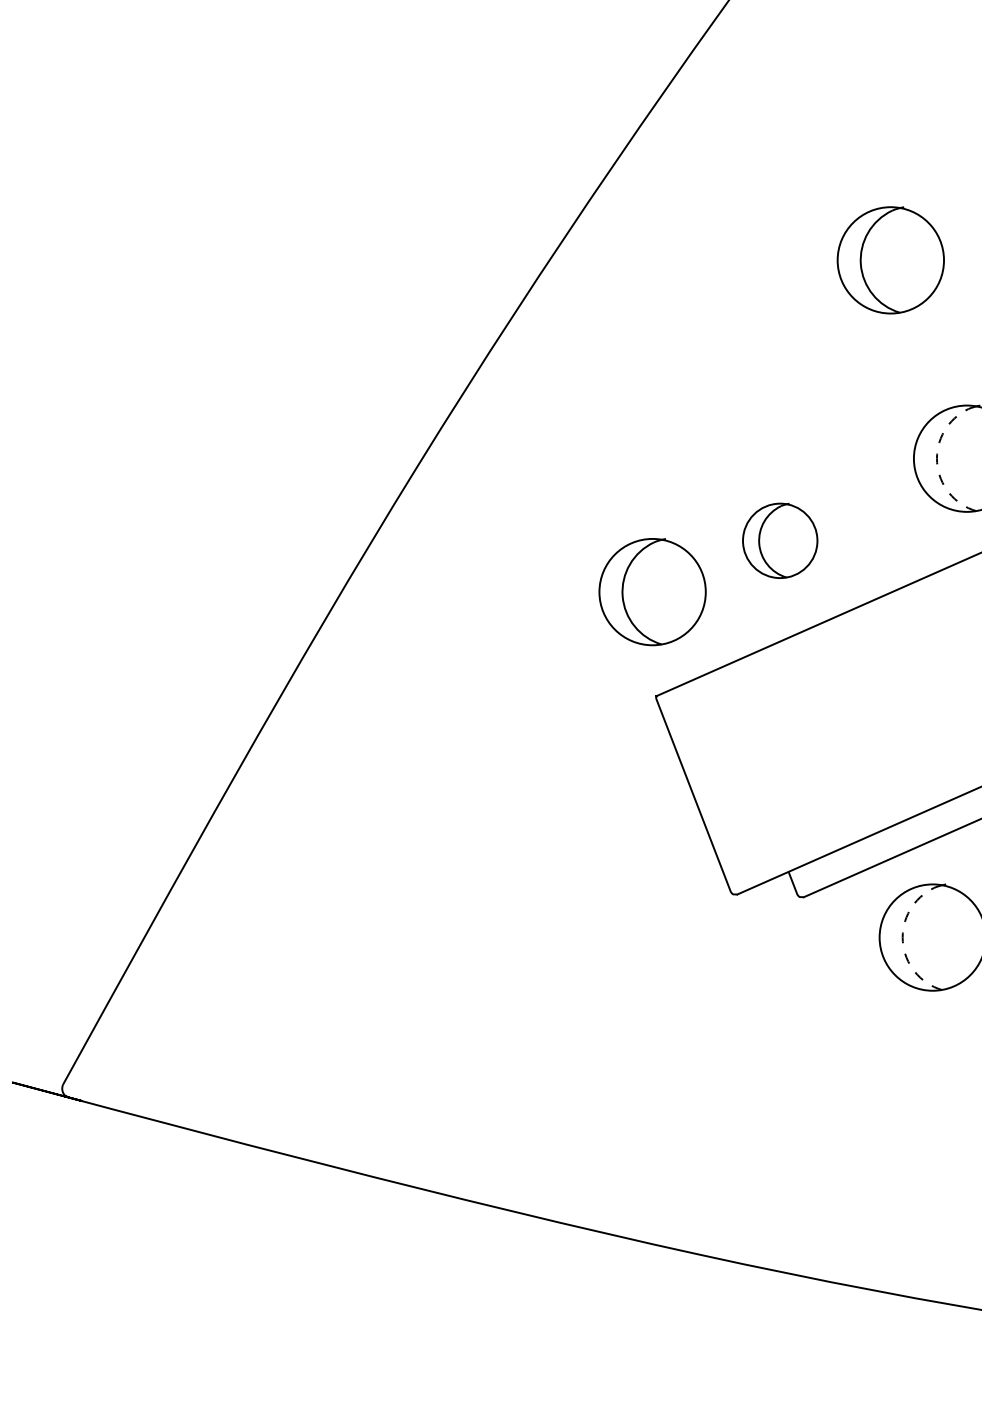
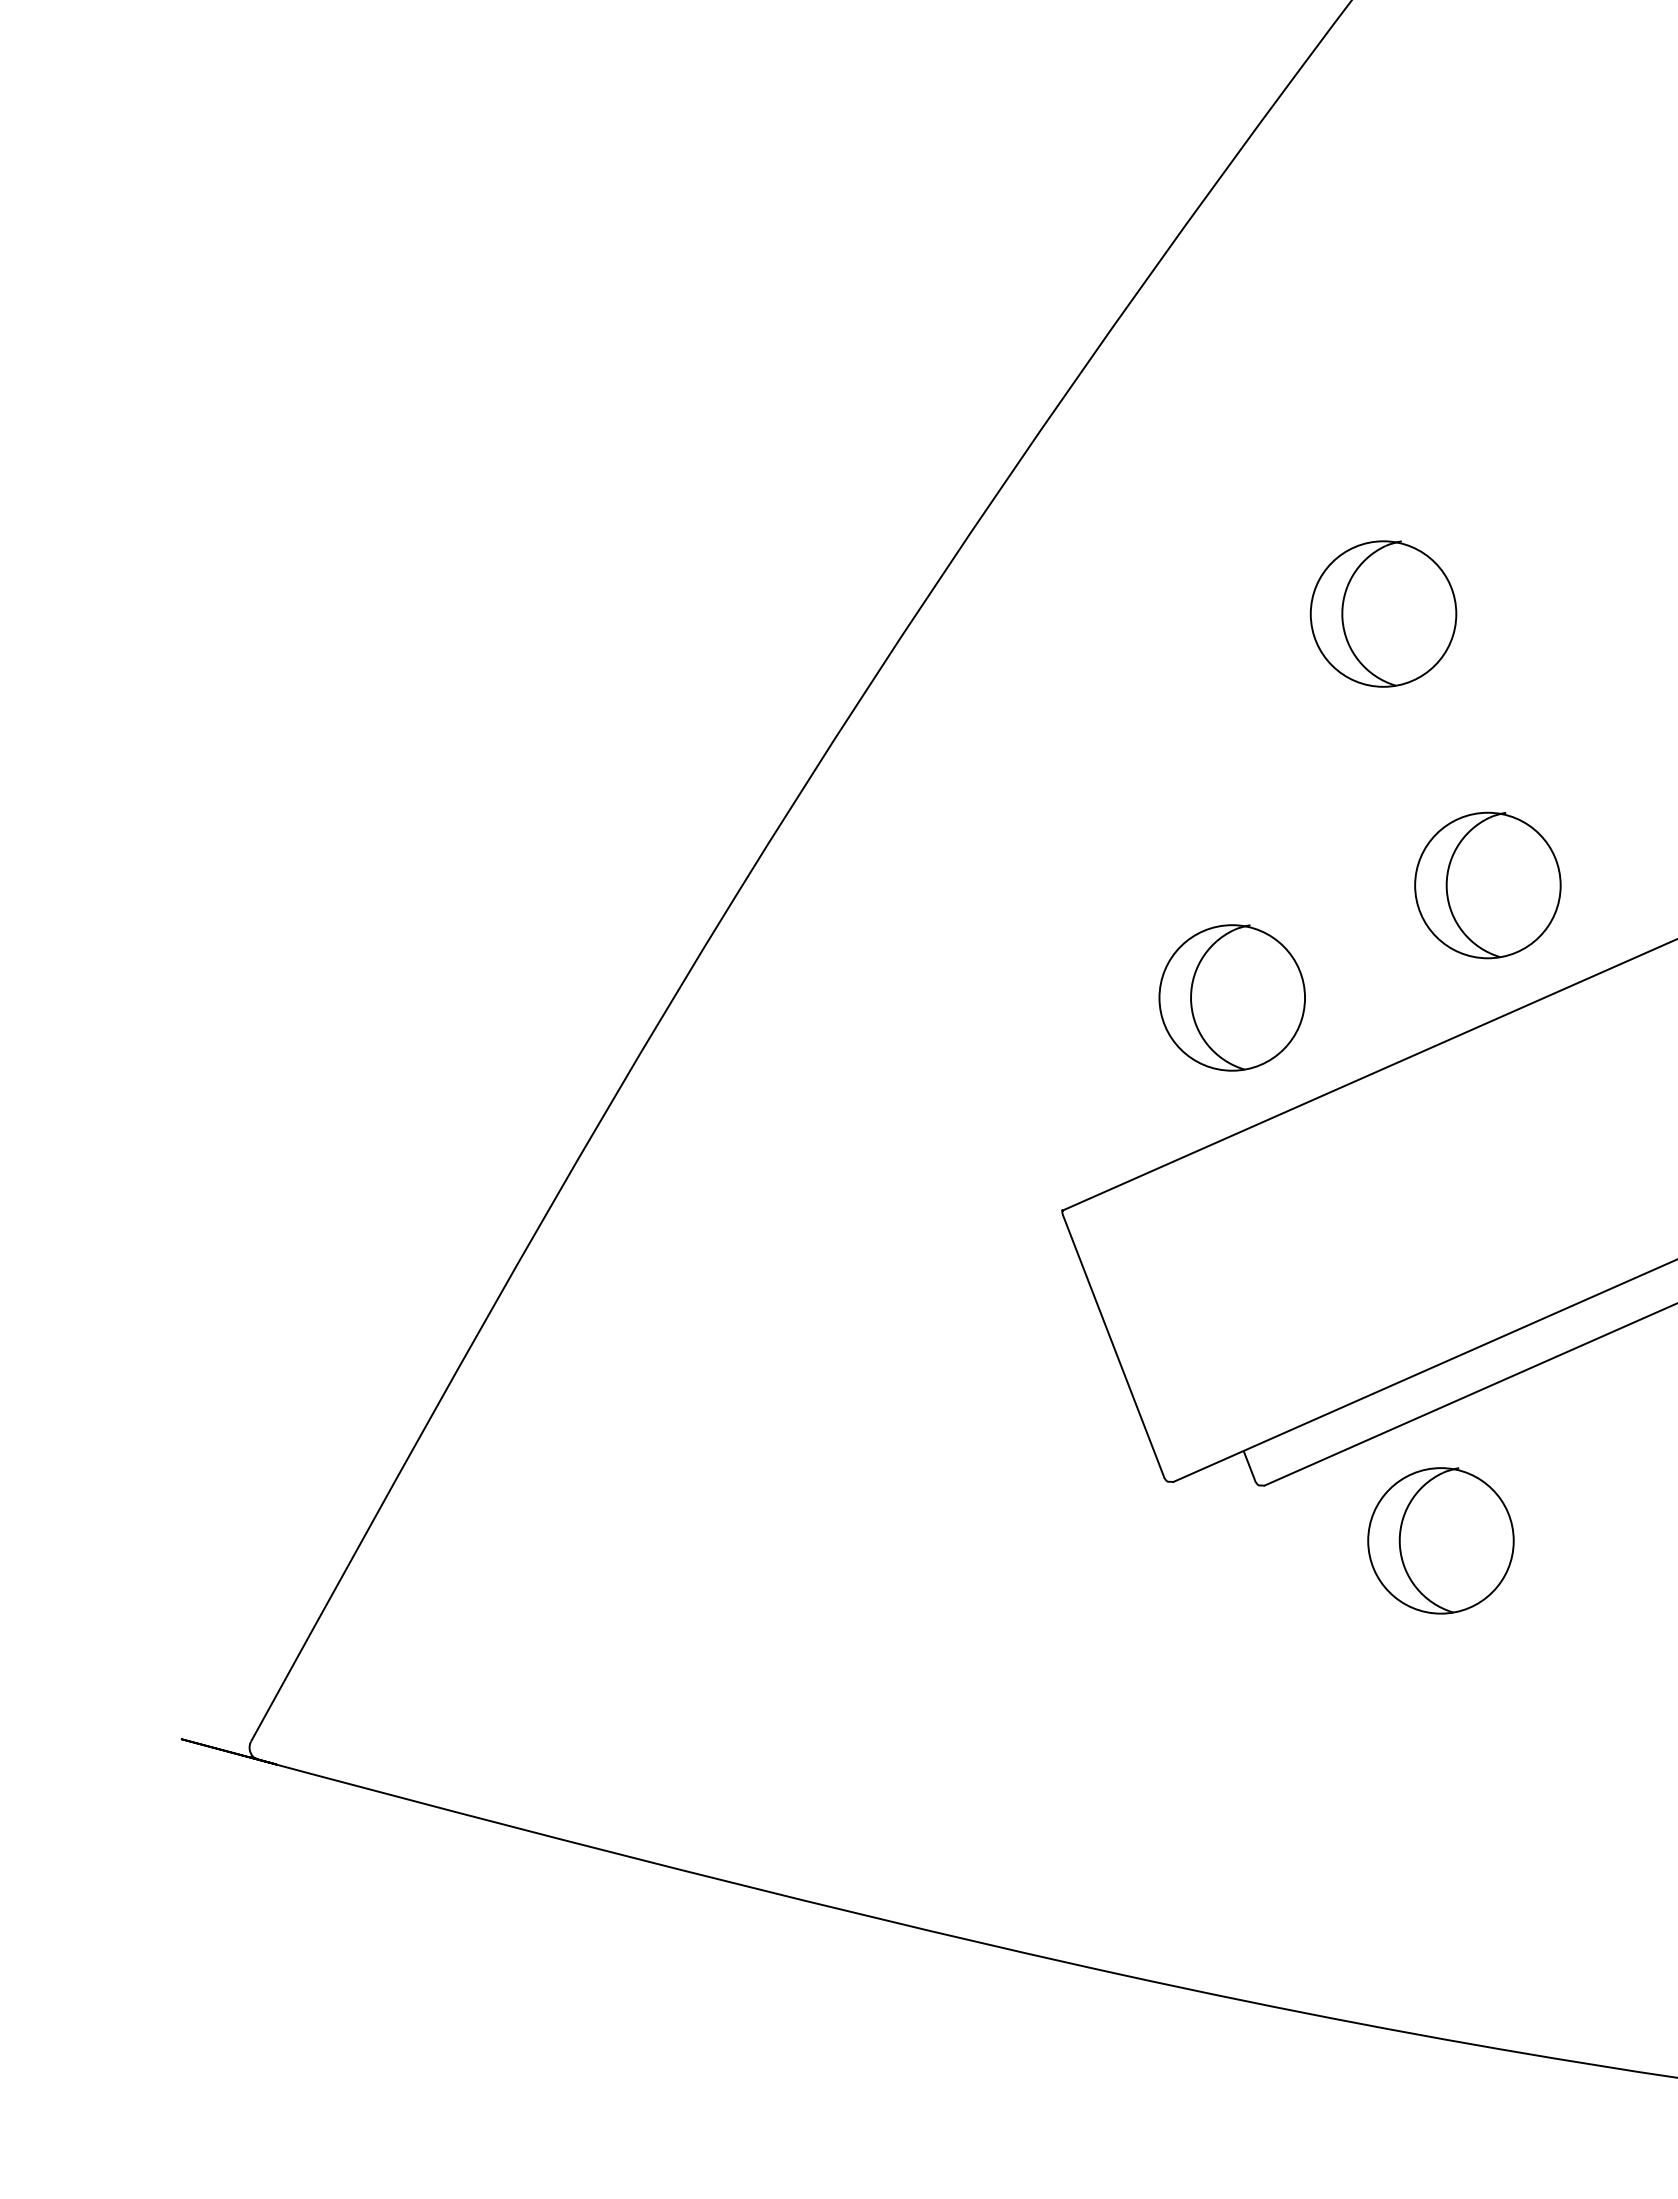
arc: (936, 463) -> (1446, 891), dashed -> solid
part: (779, 540) -> (1231, 997), size x1.43
part: (652, 591) -> (1057, 1067), removed
arc: (902, 941) -> (1399, 1546), dashed -> solid

